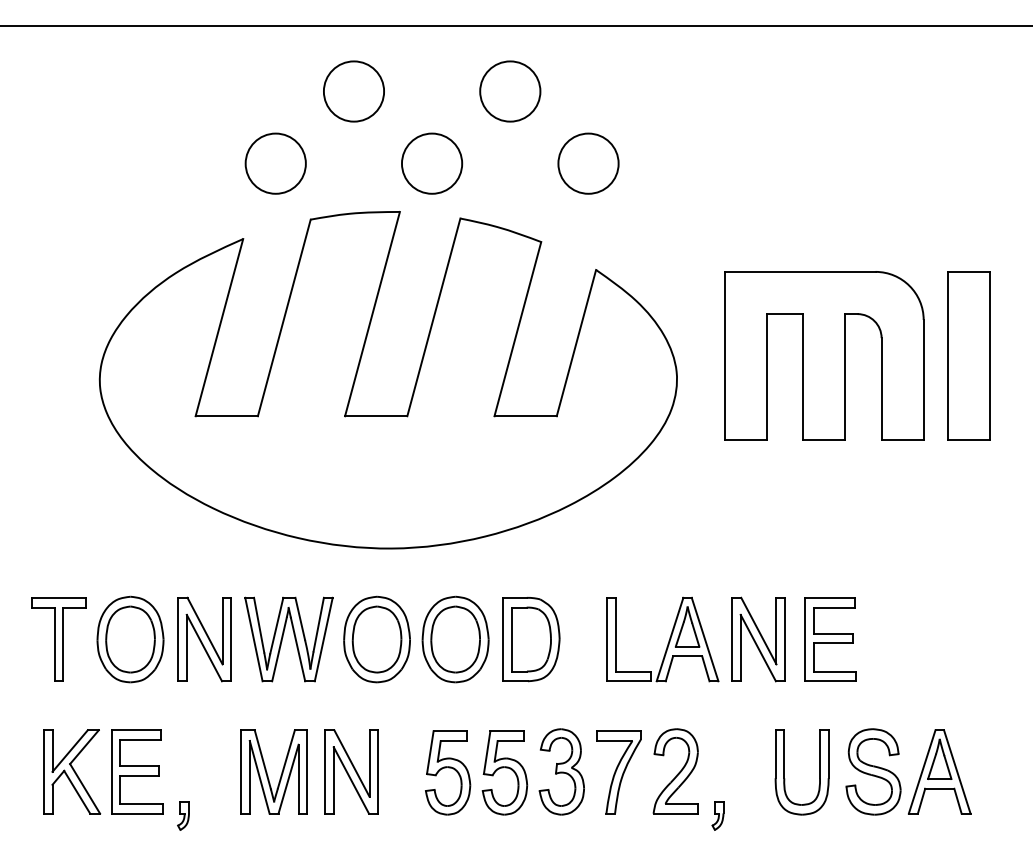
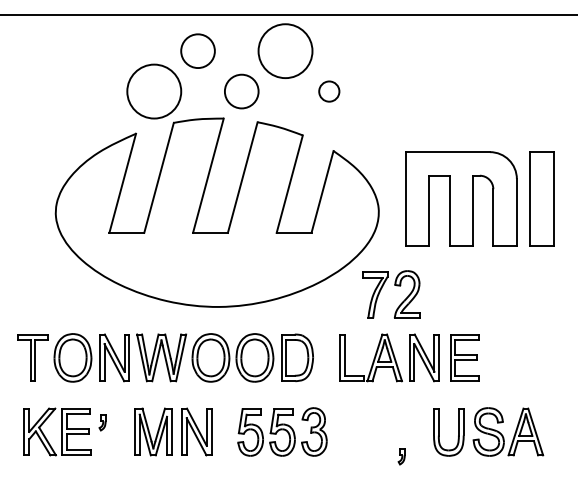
circle: (510, 92) -> (285, 51), size x1.6
circle: (276, 163) -> (154, 91), size x1.6
circle: (588, 163) -> (329, 91), size x0.6
part: (656, 756) -> (396, 286), moved
part: (183, 815) -> (102, 422), moved

